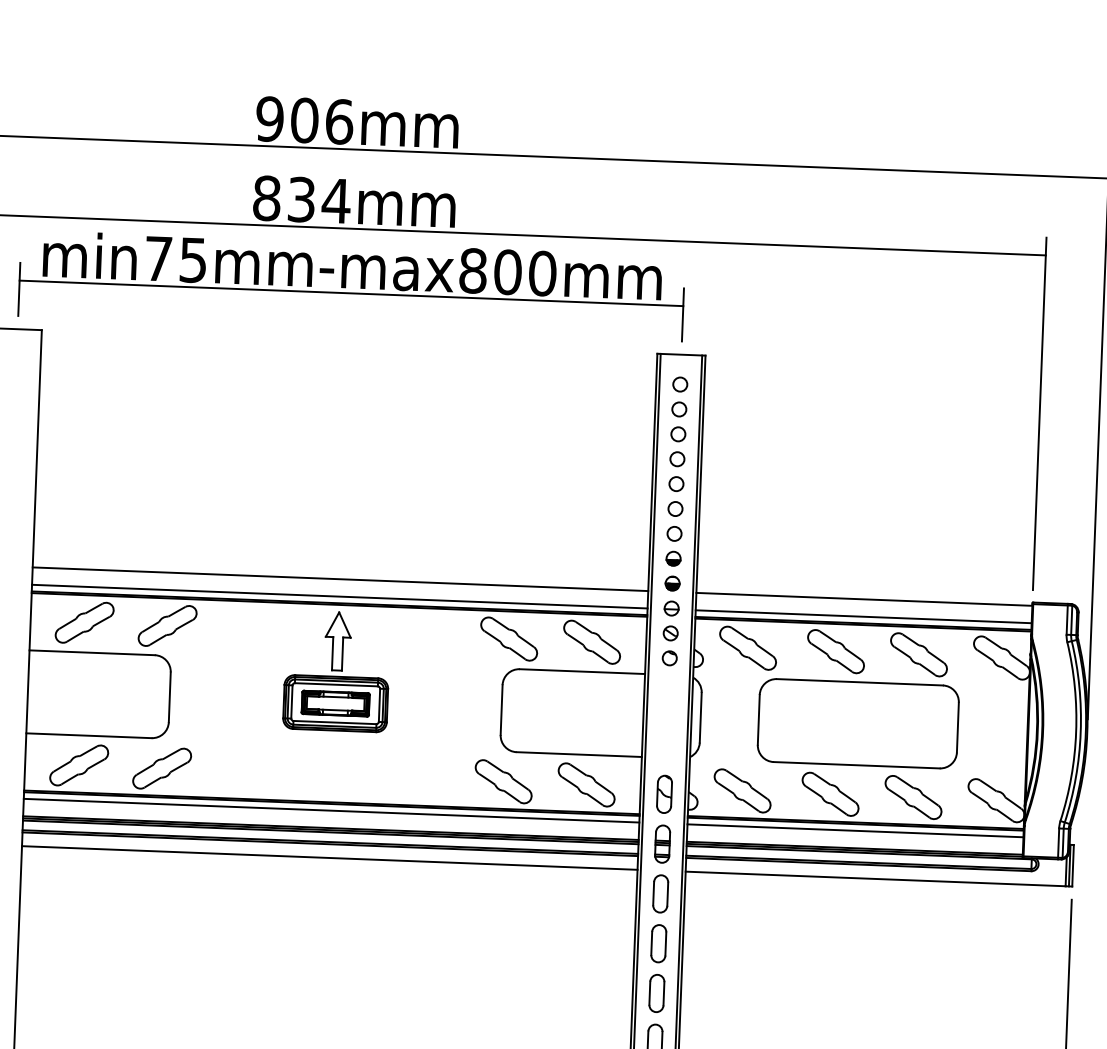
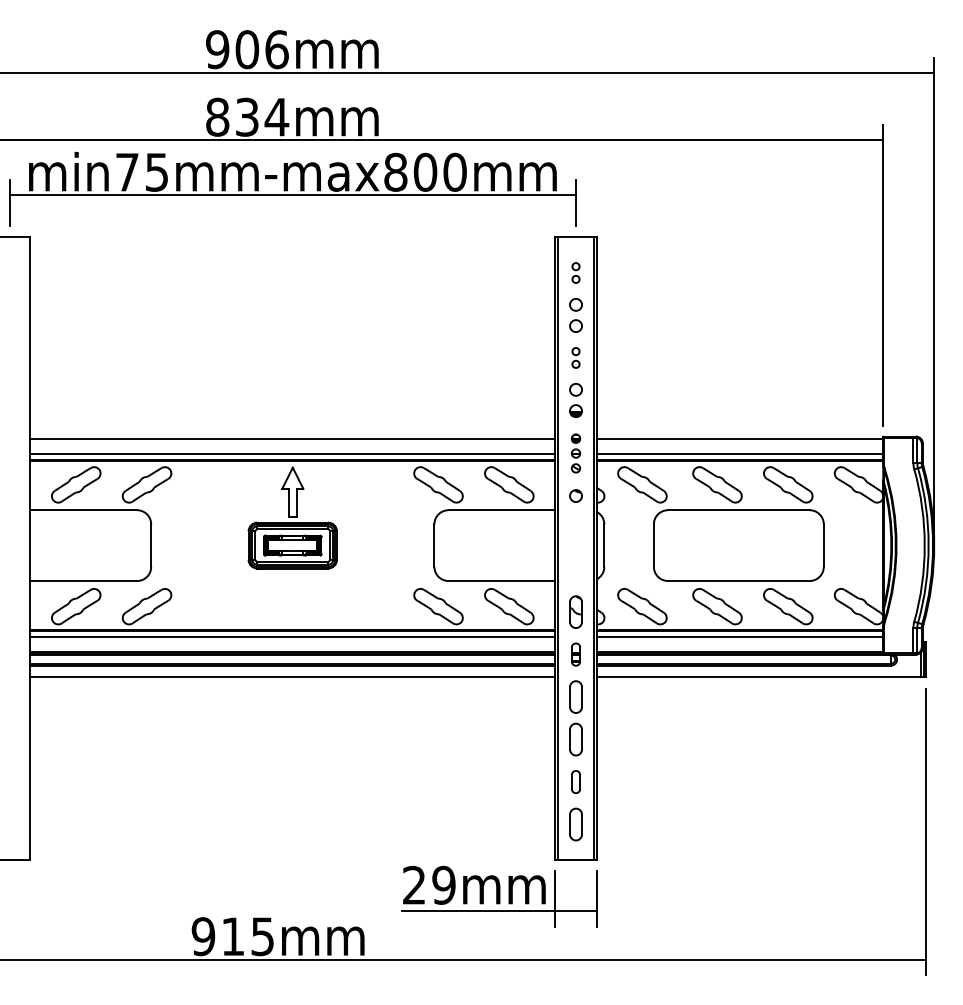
part: (679, 396) -> (575, 272), size x0.6
part: (675, 495) -> (575, 357), size x0.6
part: (671, 608) -> (575, 453), size x0.7
part: (662, 843) -> (575, 654), size x0.7
part: (656, 992) -> (575, 781), size x0.7

